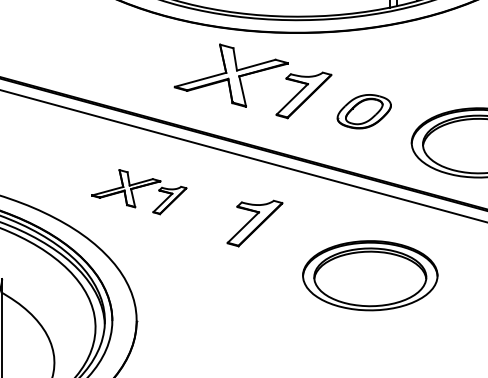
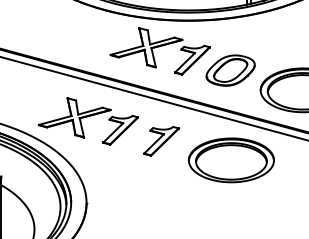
part: (364, 111) -> (230, 70), size x1.43
part: (138, 192) -> (87, 121), size x1.67
part: (370, 275) -> (231, 160), moved

